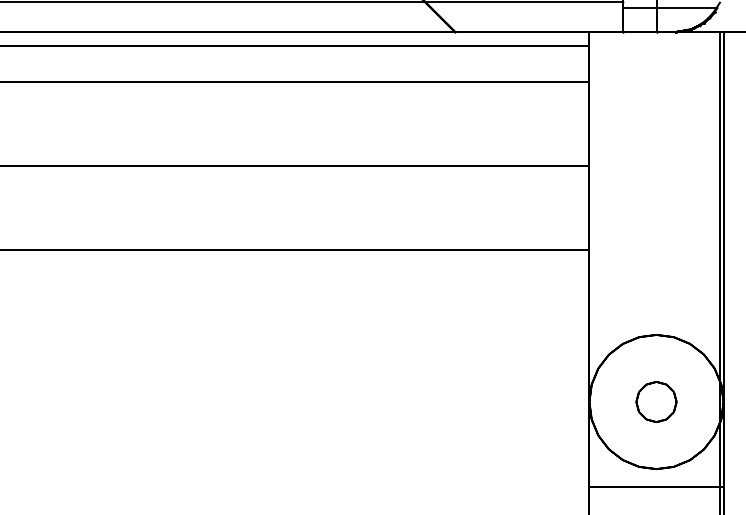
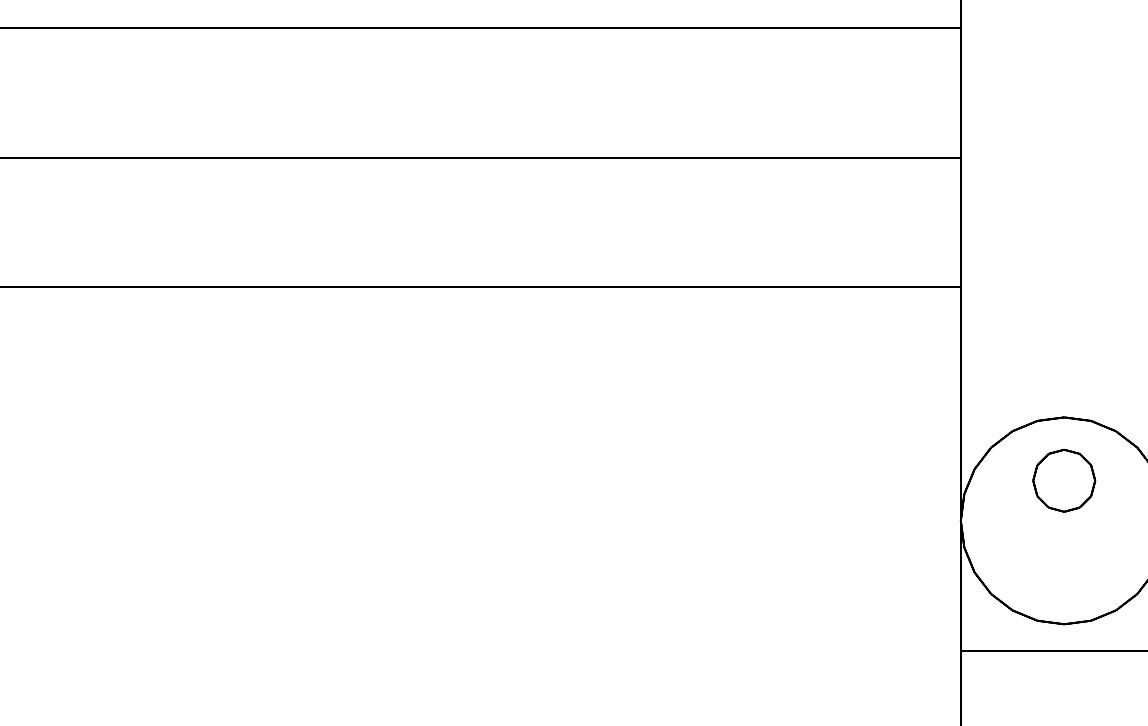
part: (656, 401) -> (1064, 479), moved

